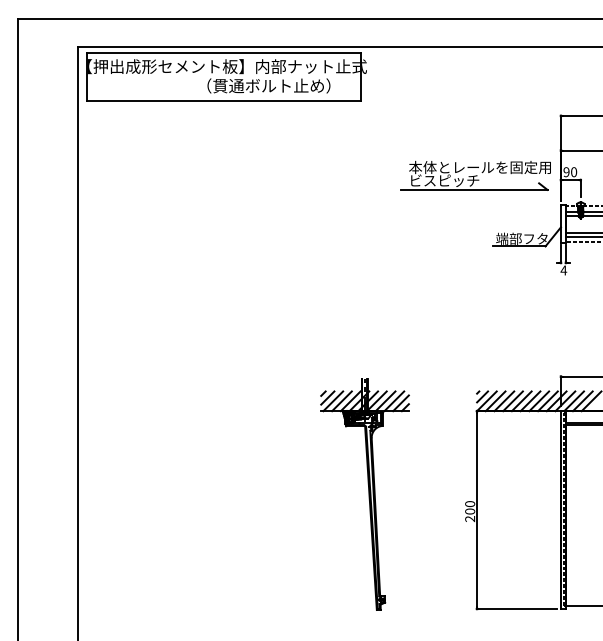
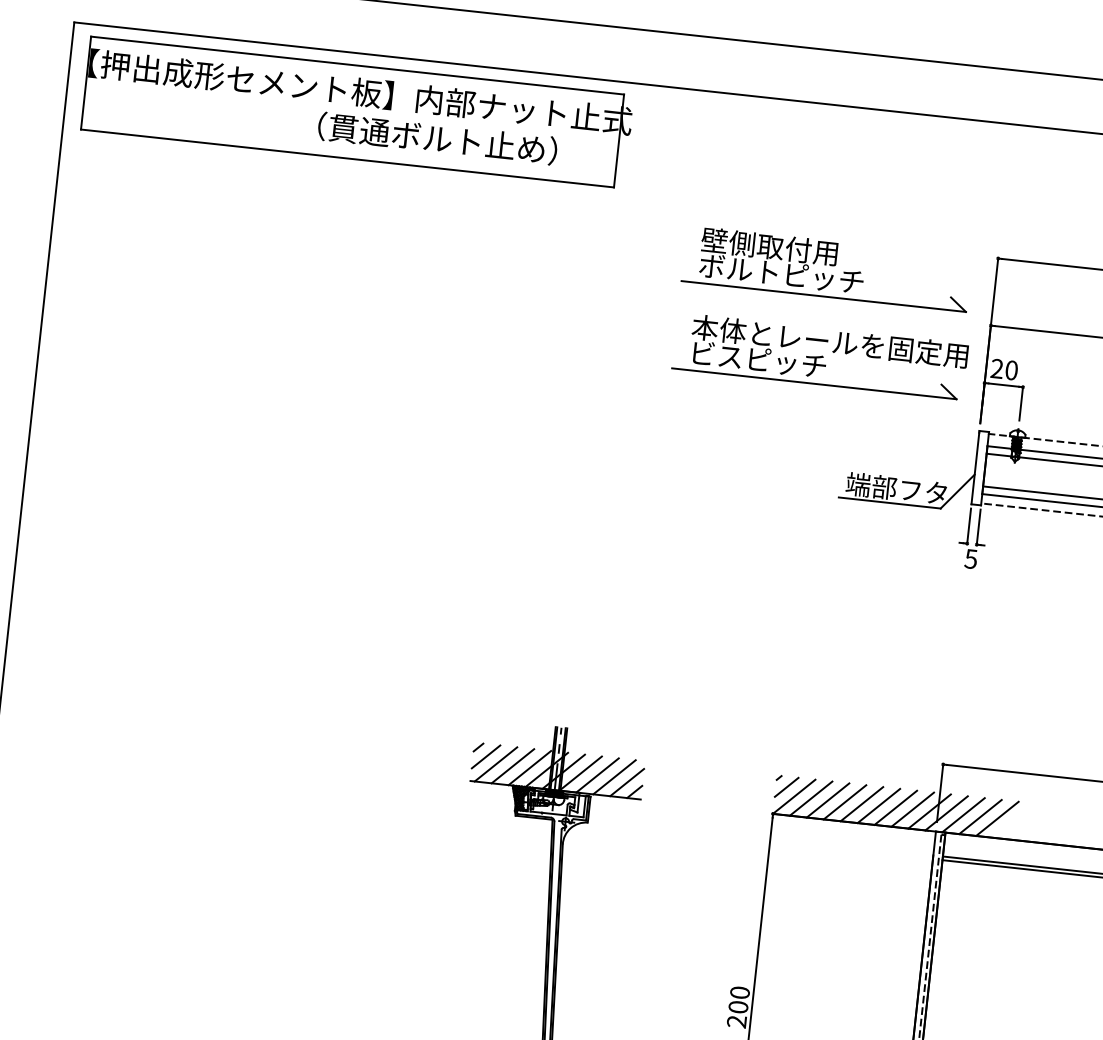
part: (474, 130) -> (827, 268), added
text: (566, 172) -> (996, 369), 90 -> 20
text: (563, 270) -> (970, 559), 4 -> 5

